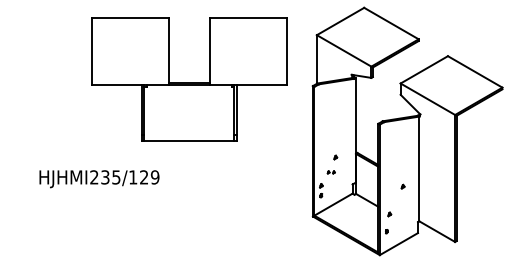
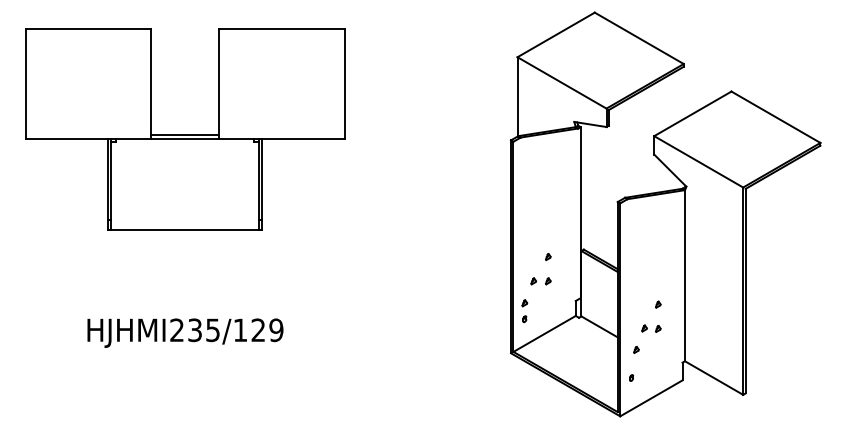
part: (189, 79) -> (185, 129), moved
part: (331, 172) -> (541, 281), size x1.67
text: (99, 179) -> (185, 333), moved
part: (398, 201) -> (650, 328), added

